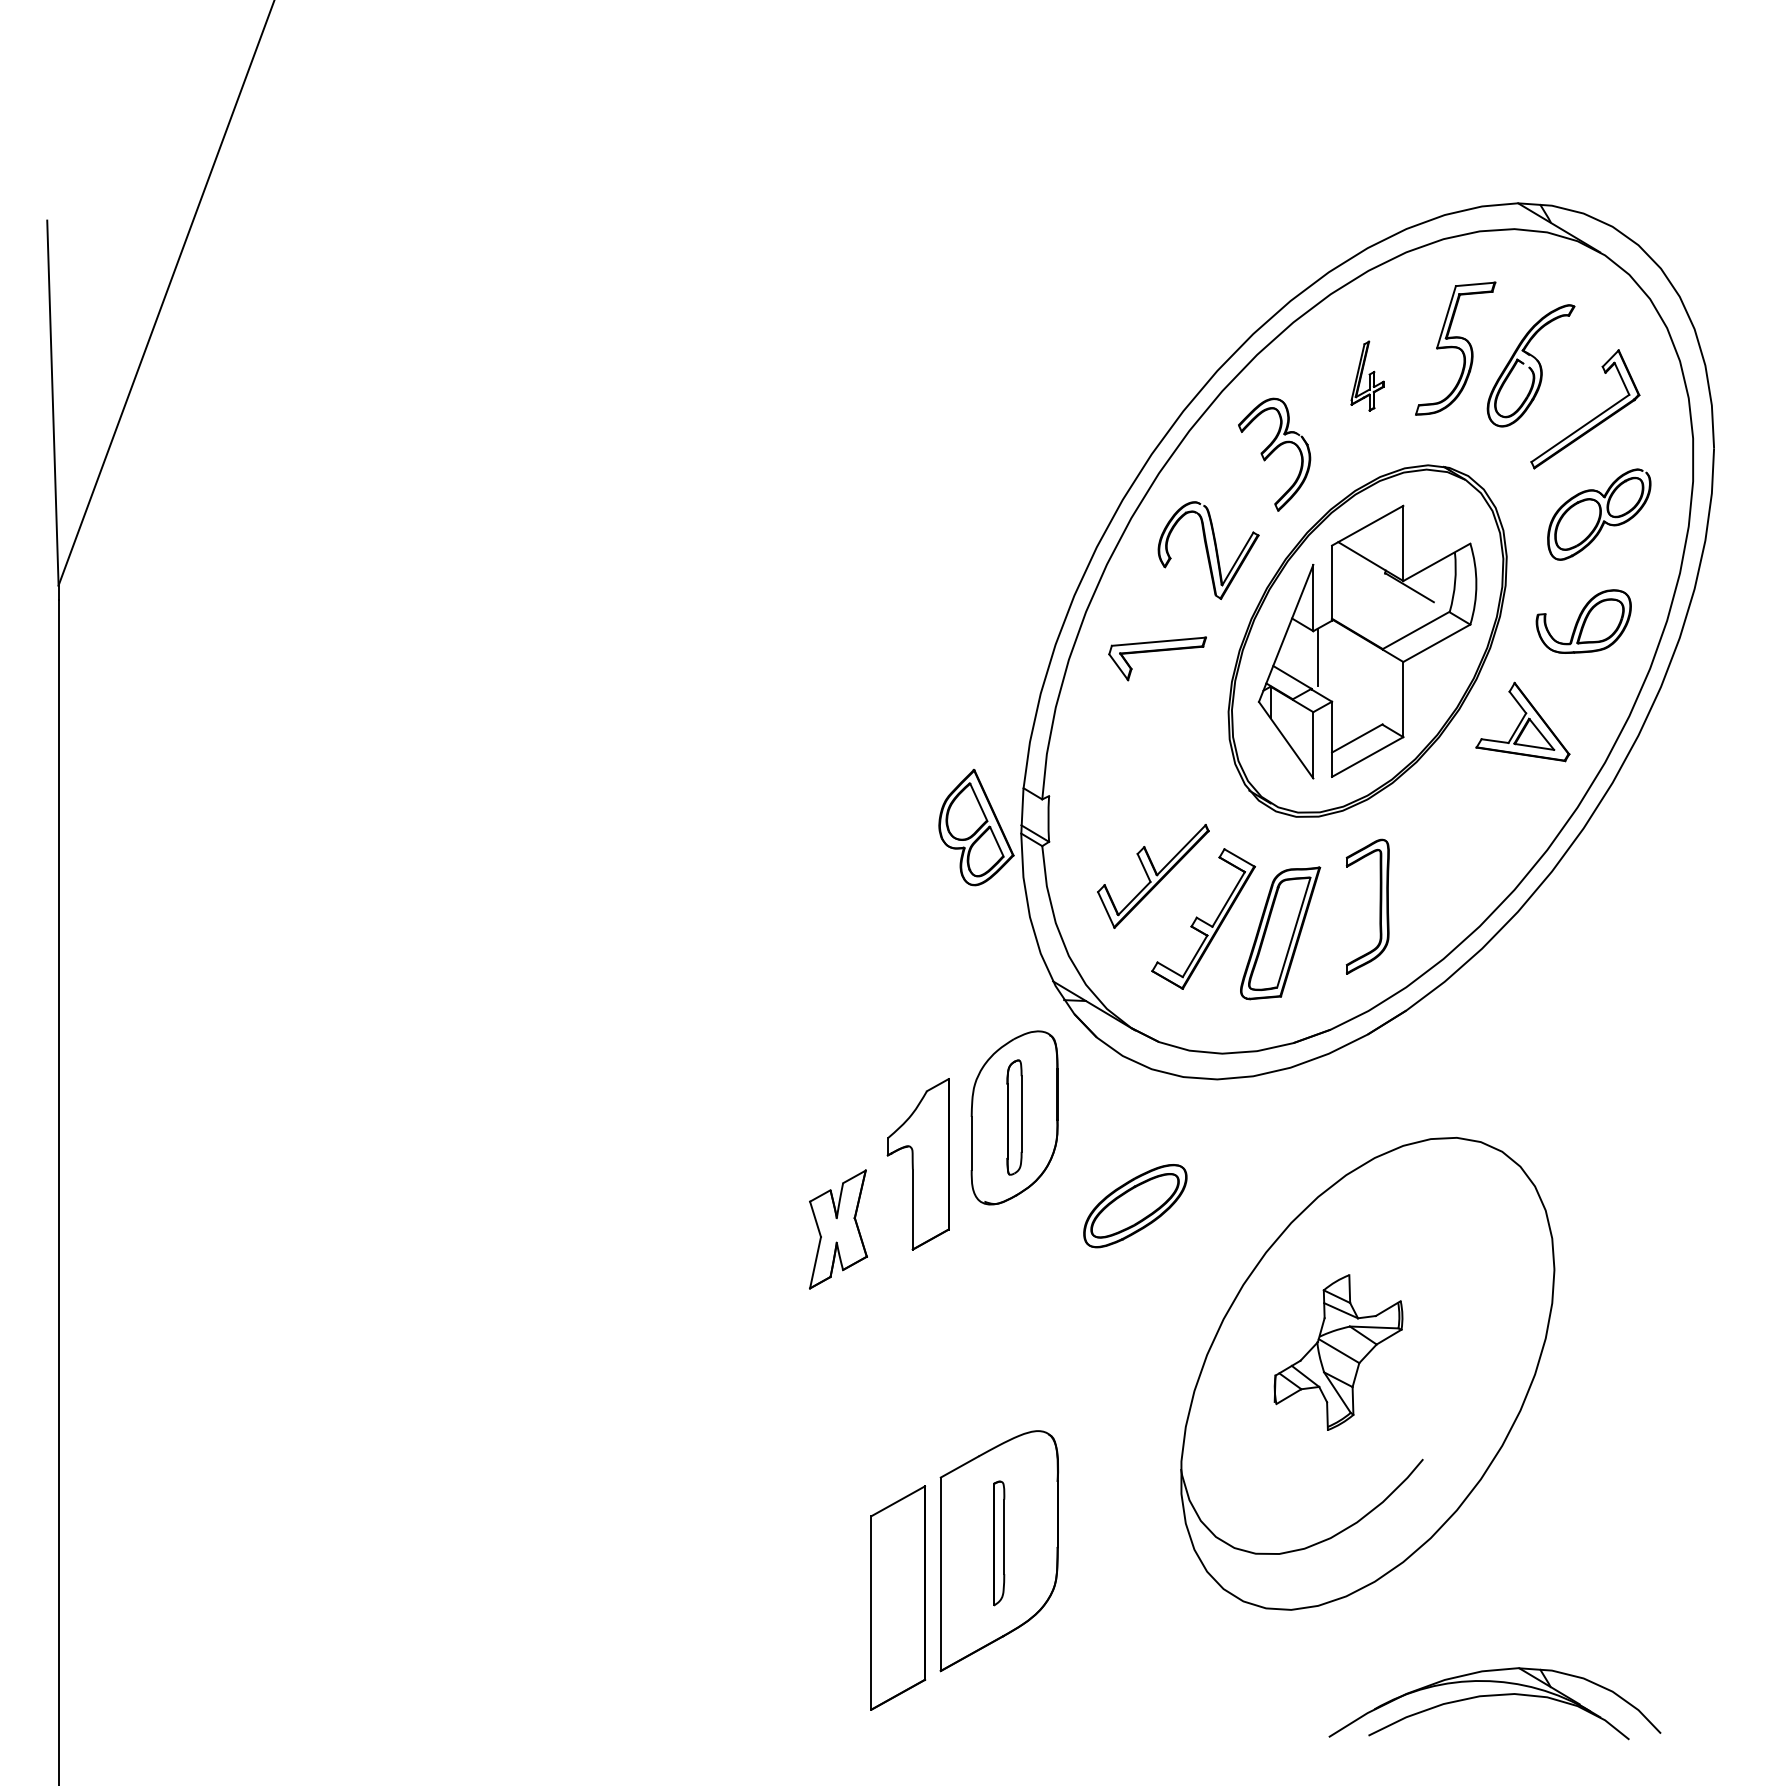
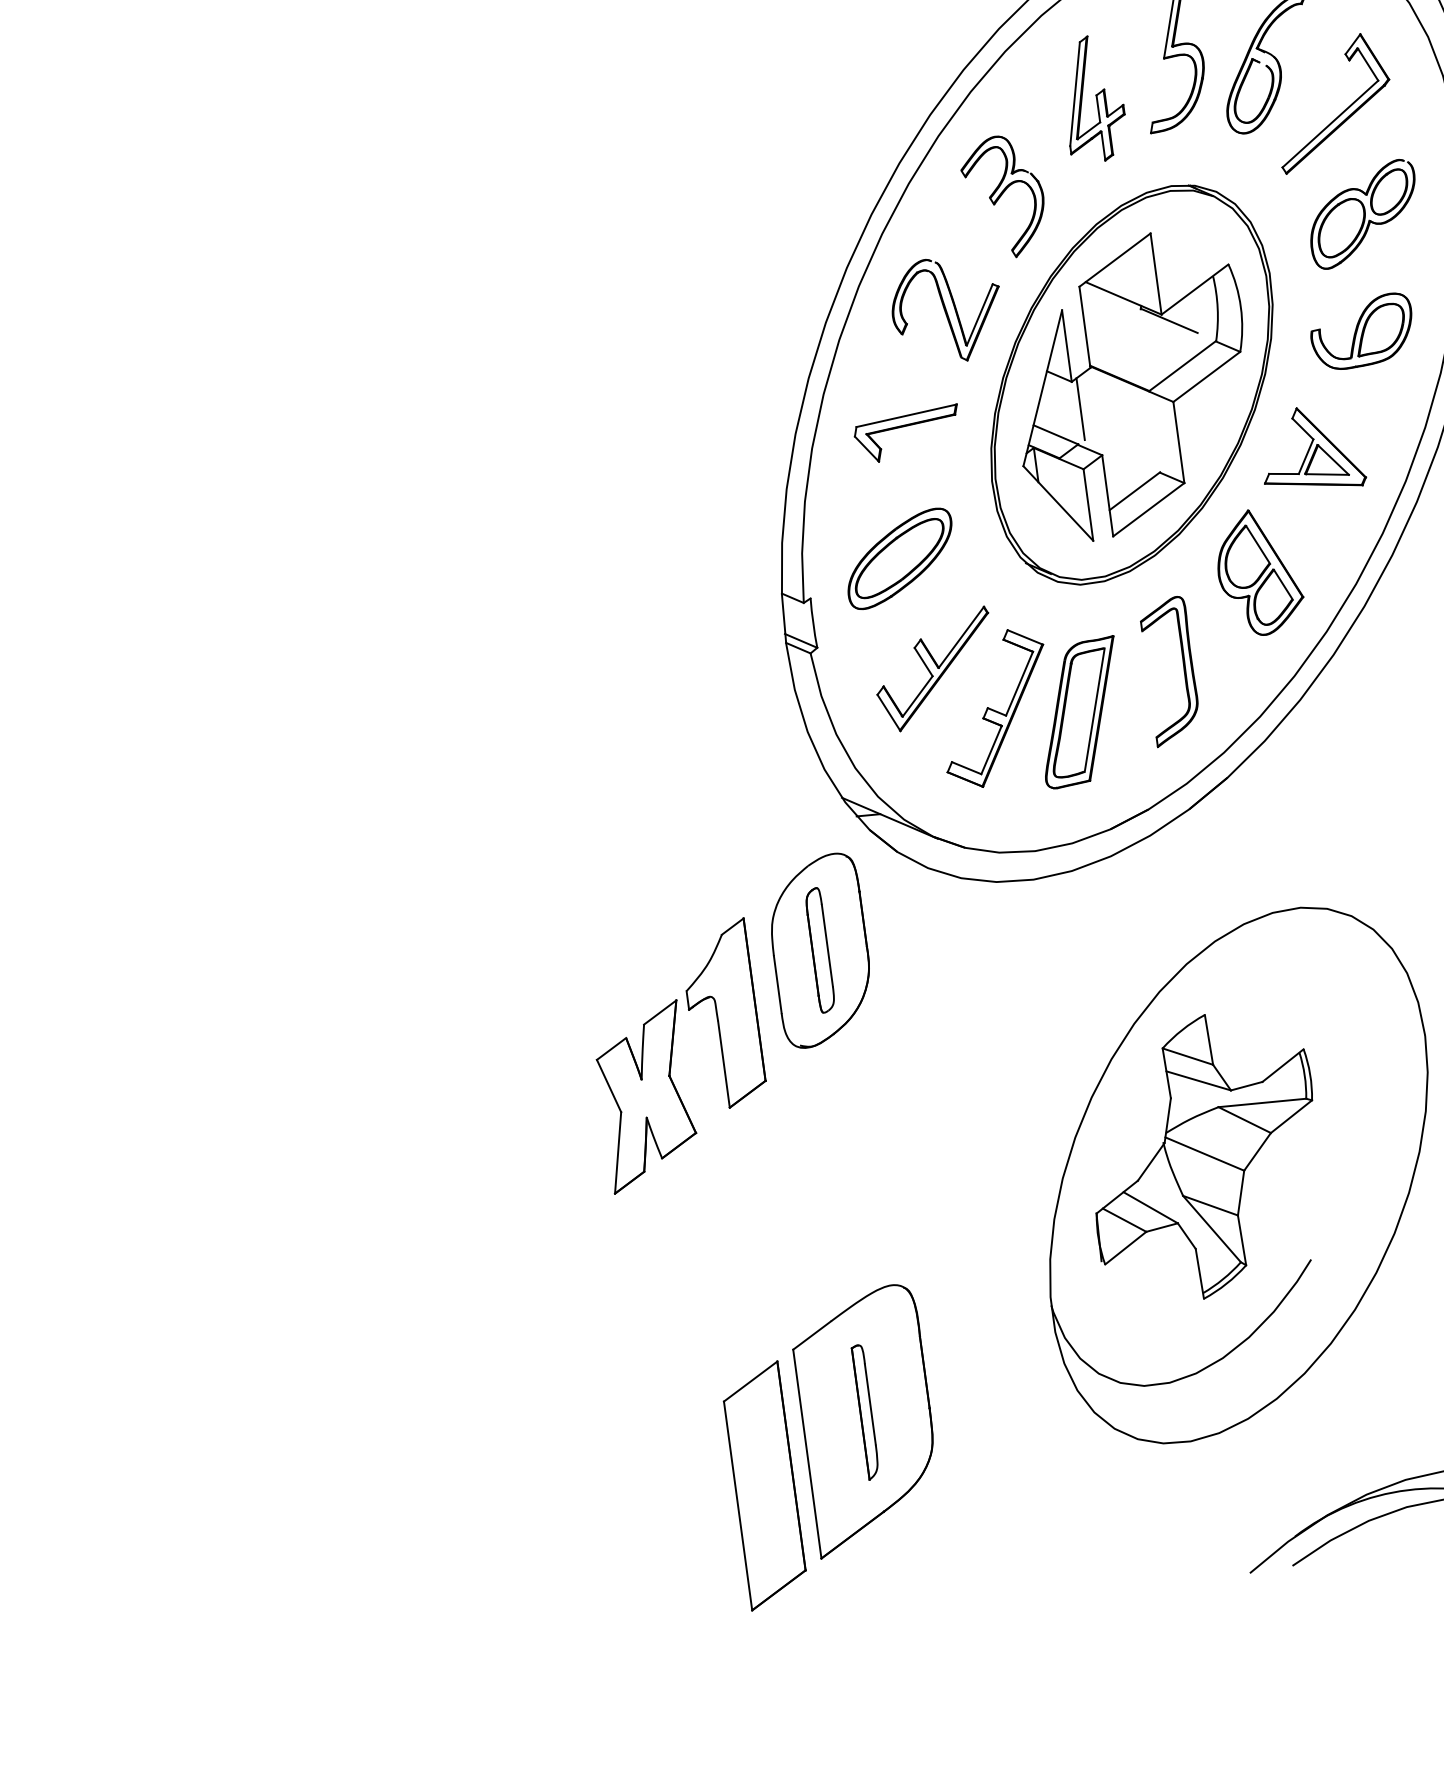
part: (1367, 375) -> (1092, 98), size x1.67
part: (976, 827) -> (1259, 572), moved
part: (1135, 1206) -> (900, 559), moved
part: (838, 1229) -> (646, 1096), size x1.43
part: (1338, 1352) -> (1204, 1156), size x1.67

